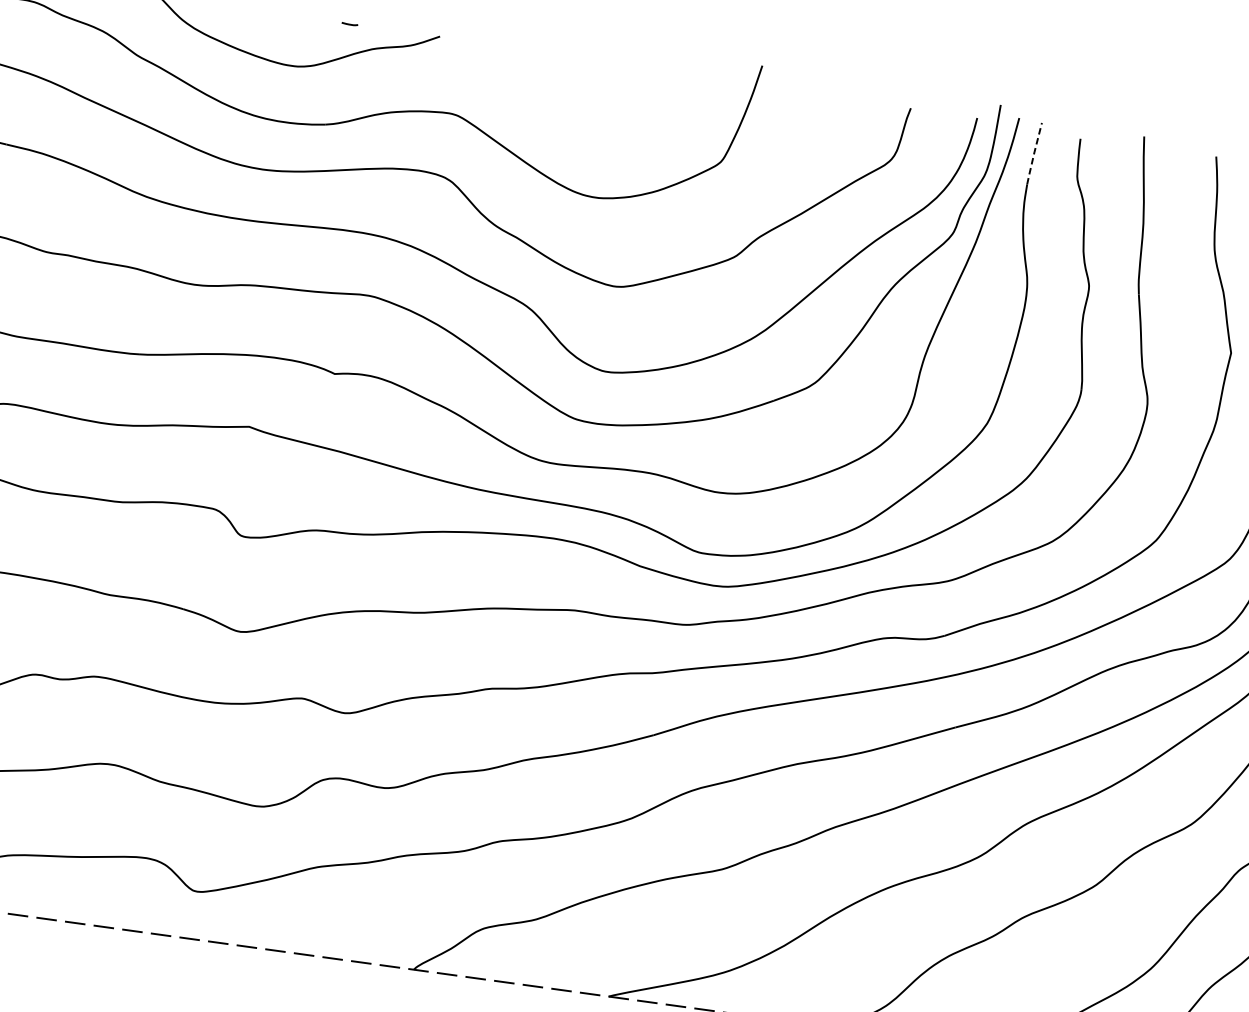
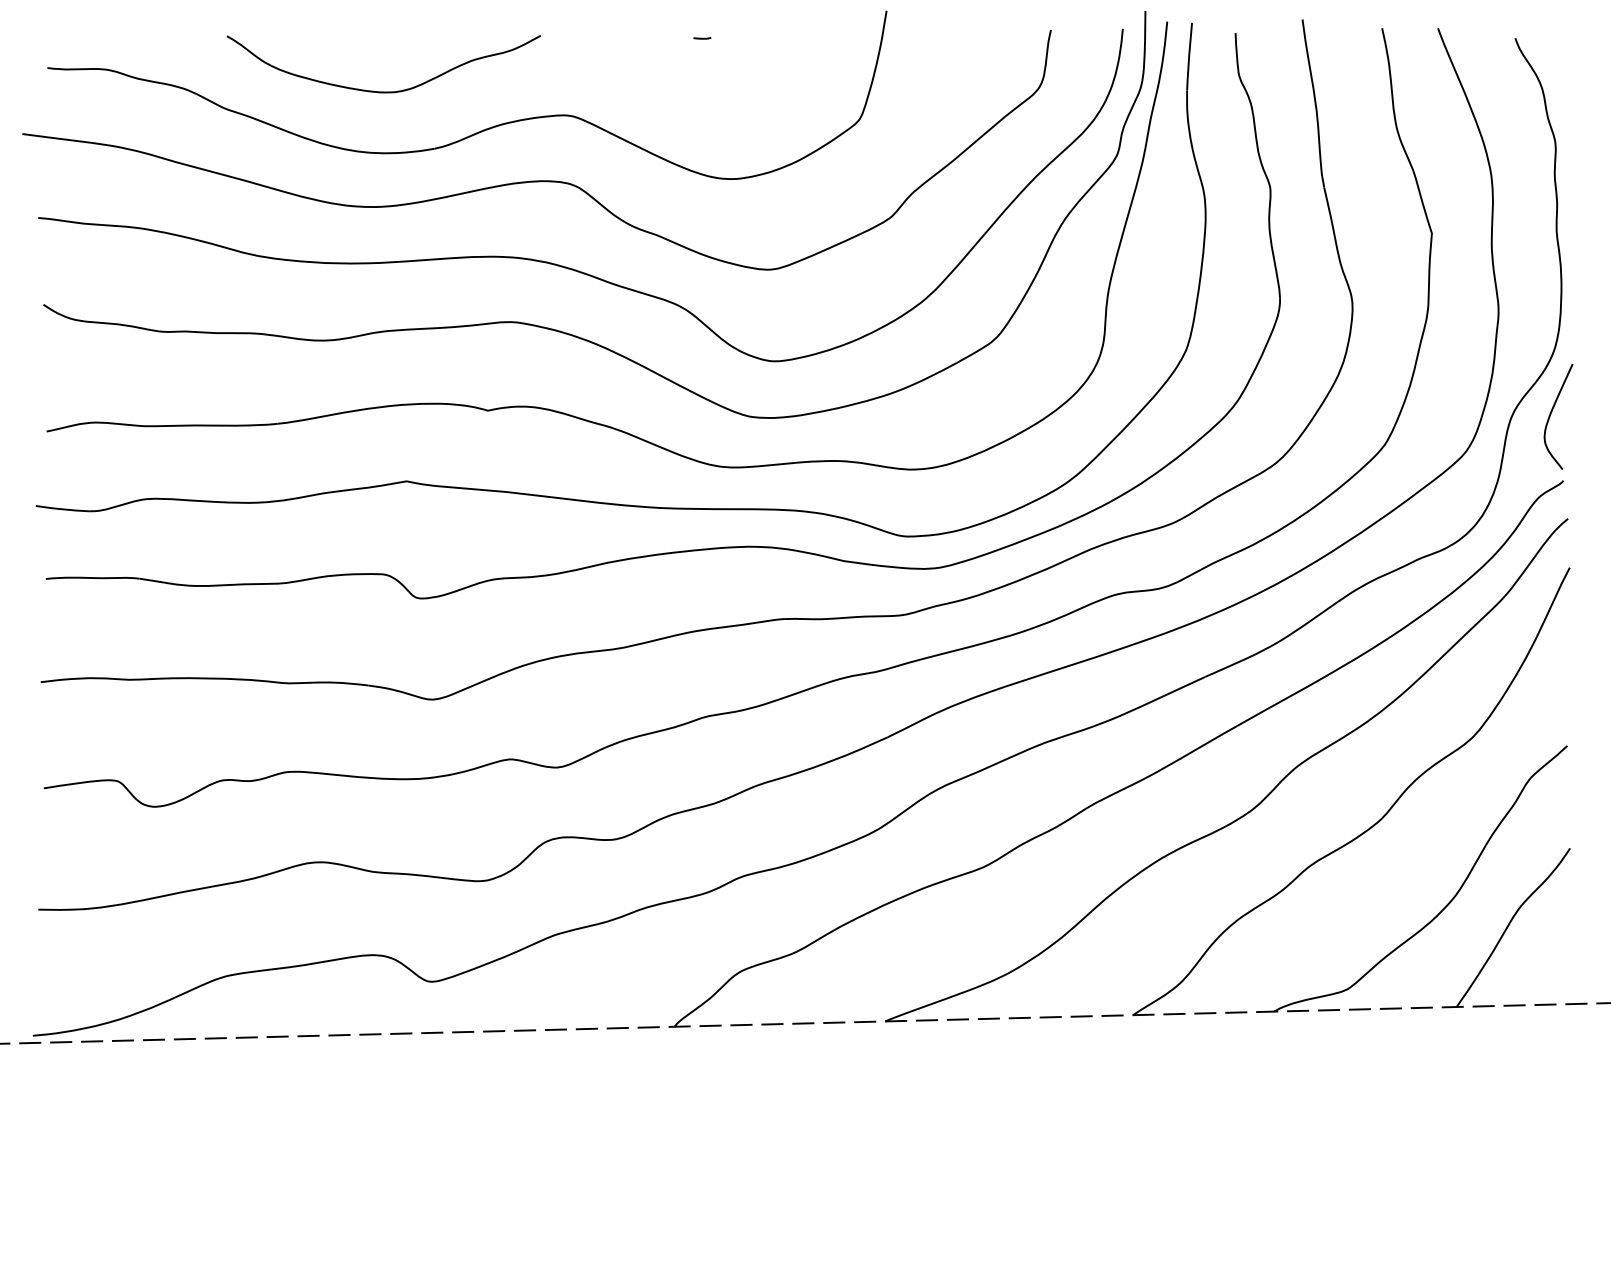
line: (350, 24) -> (702, 38), moved
line: (1034, 153) -> (1189, 56), dashed -> solid

